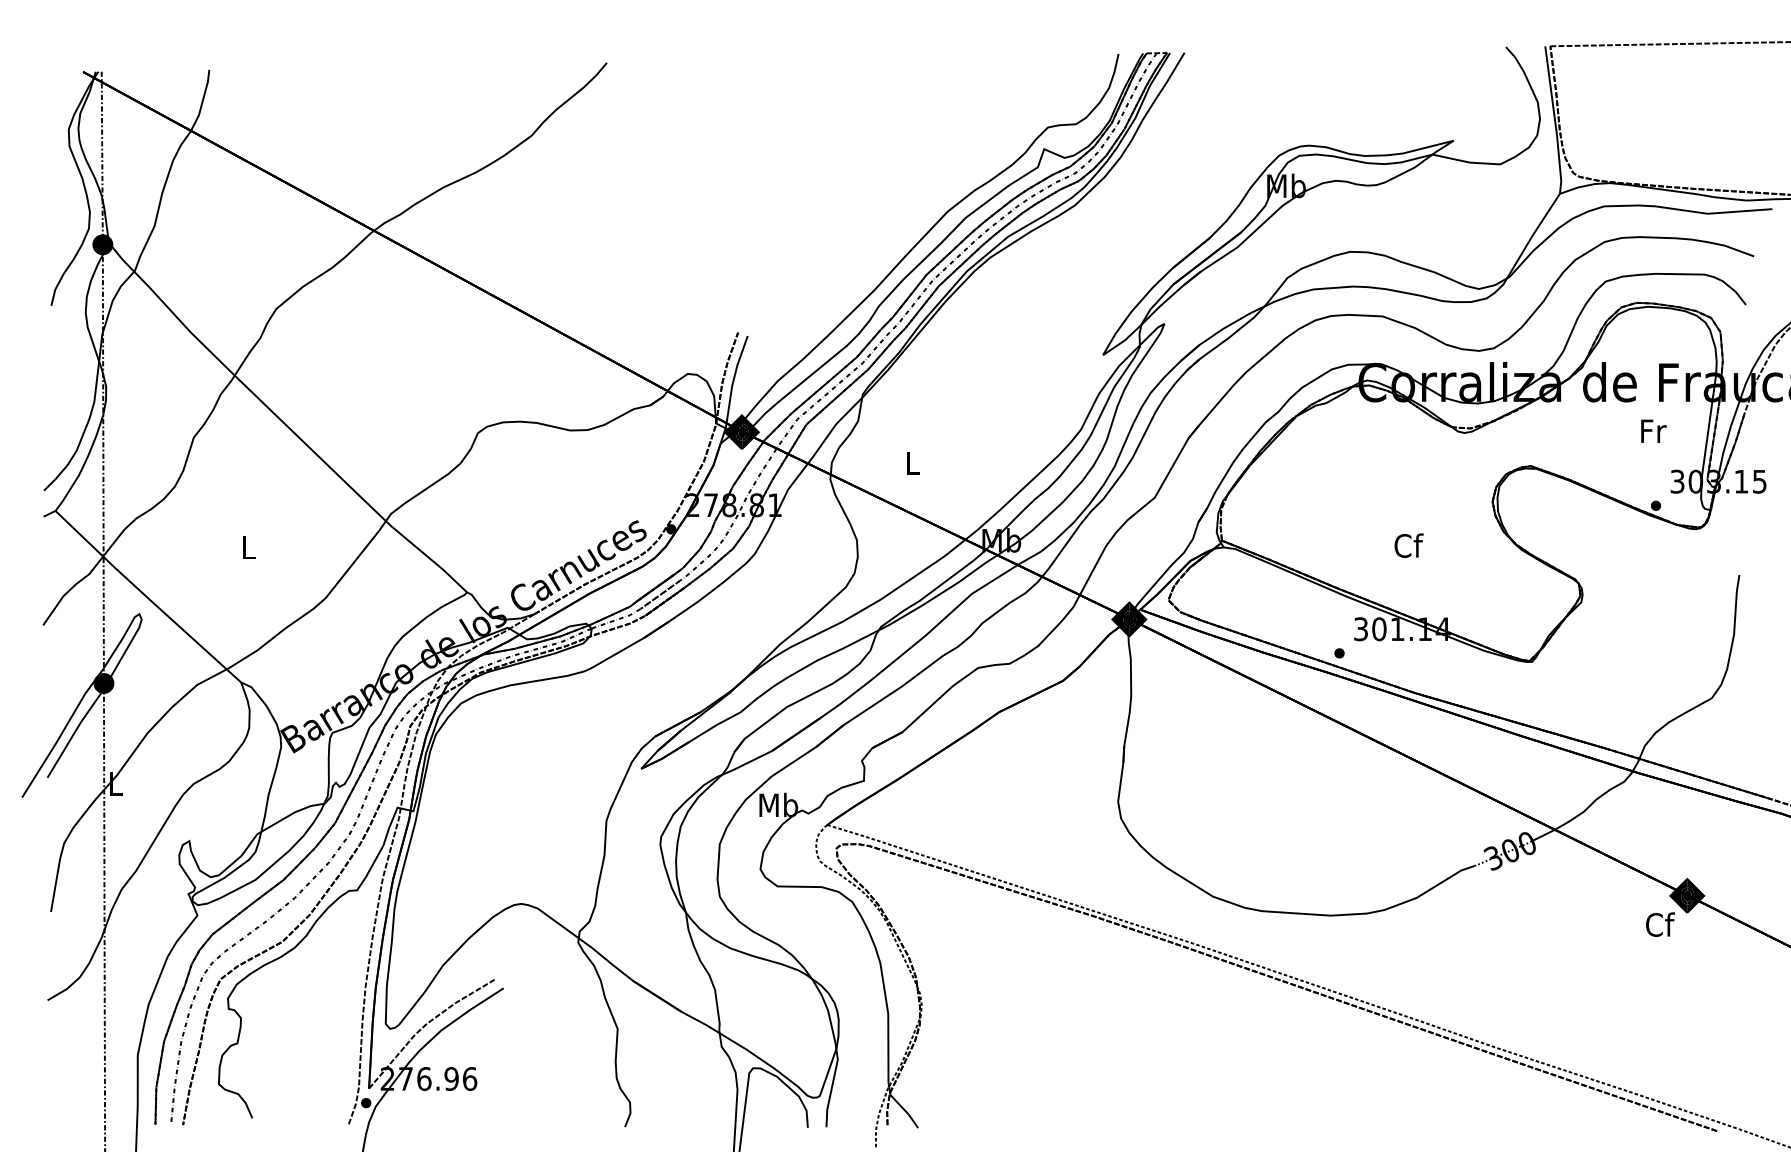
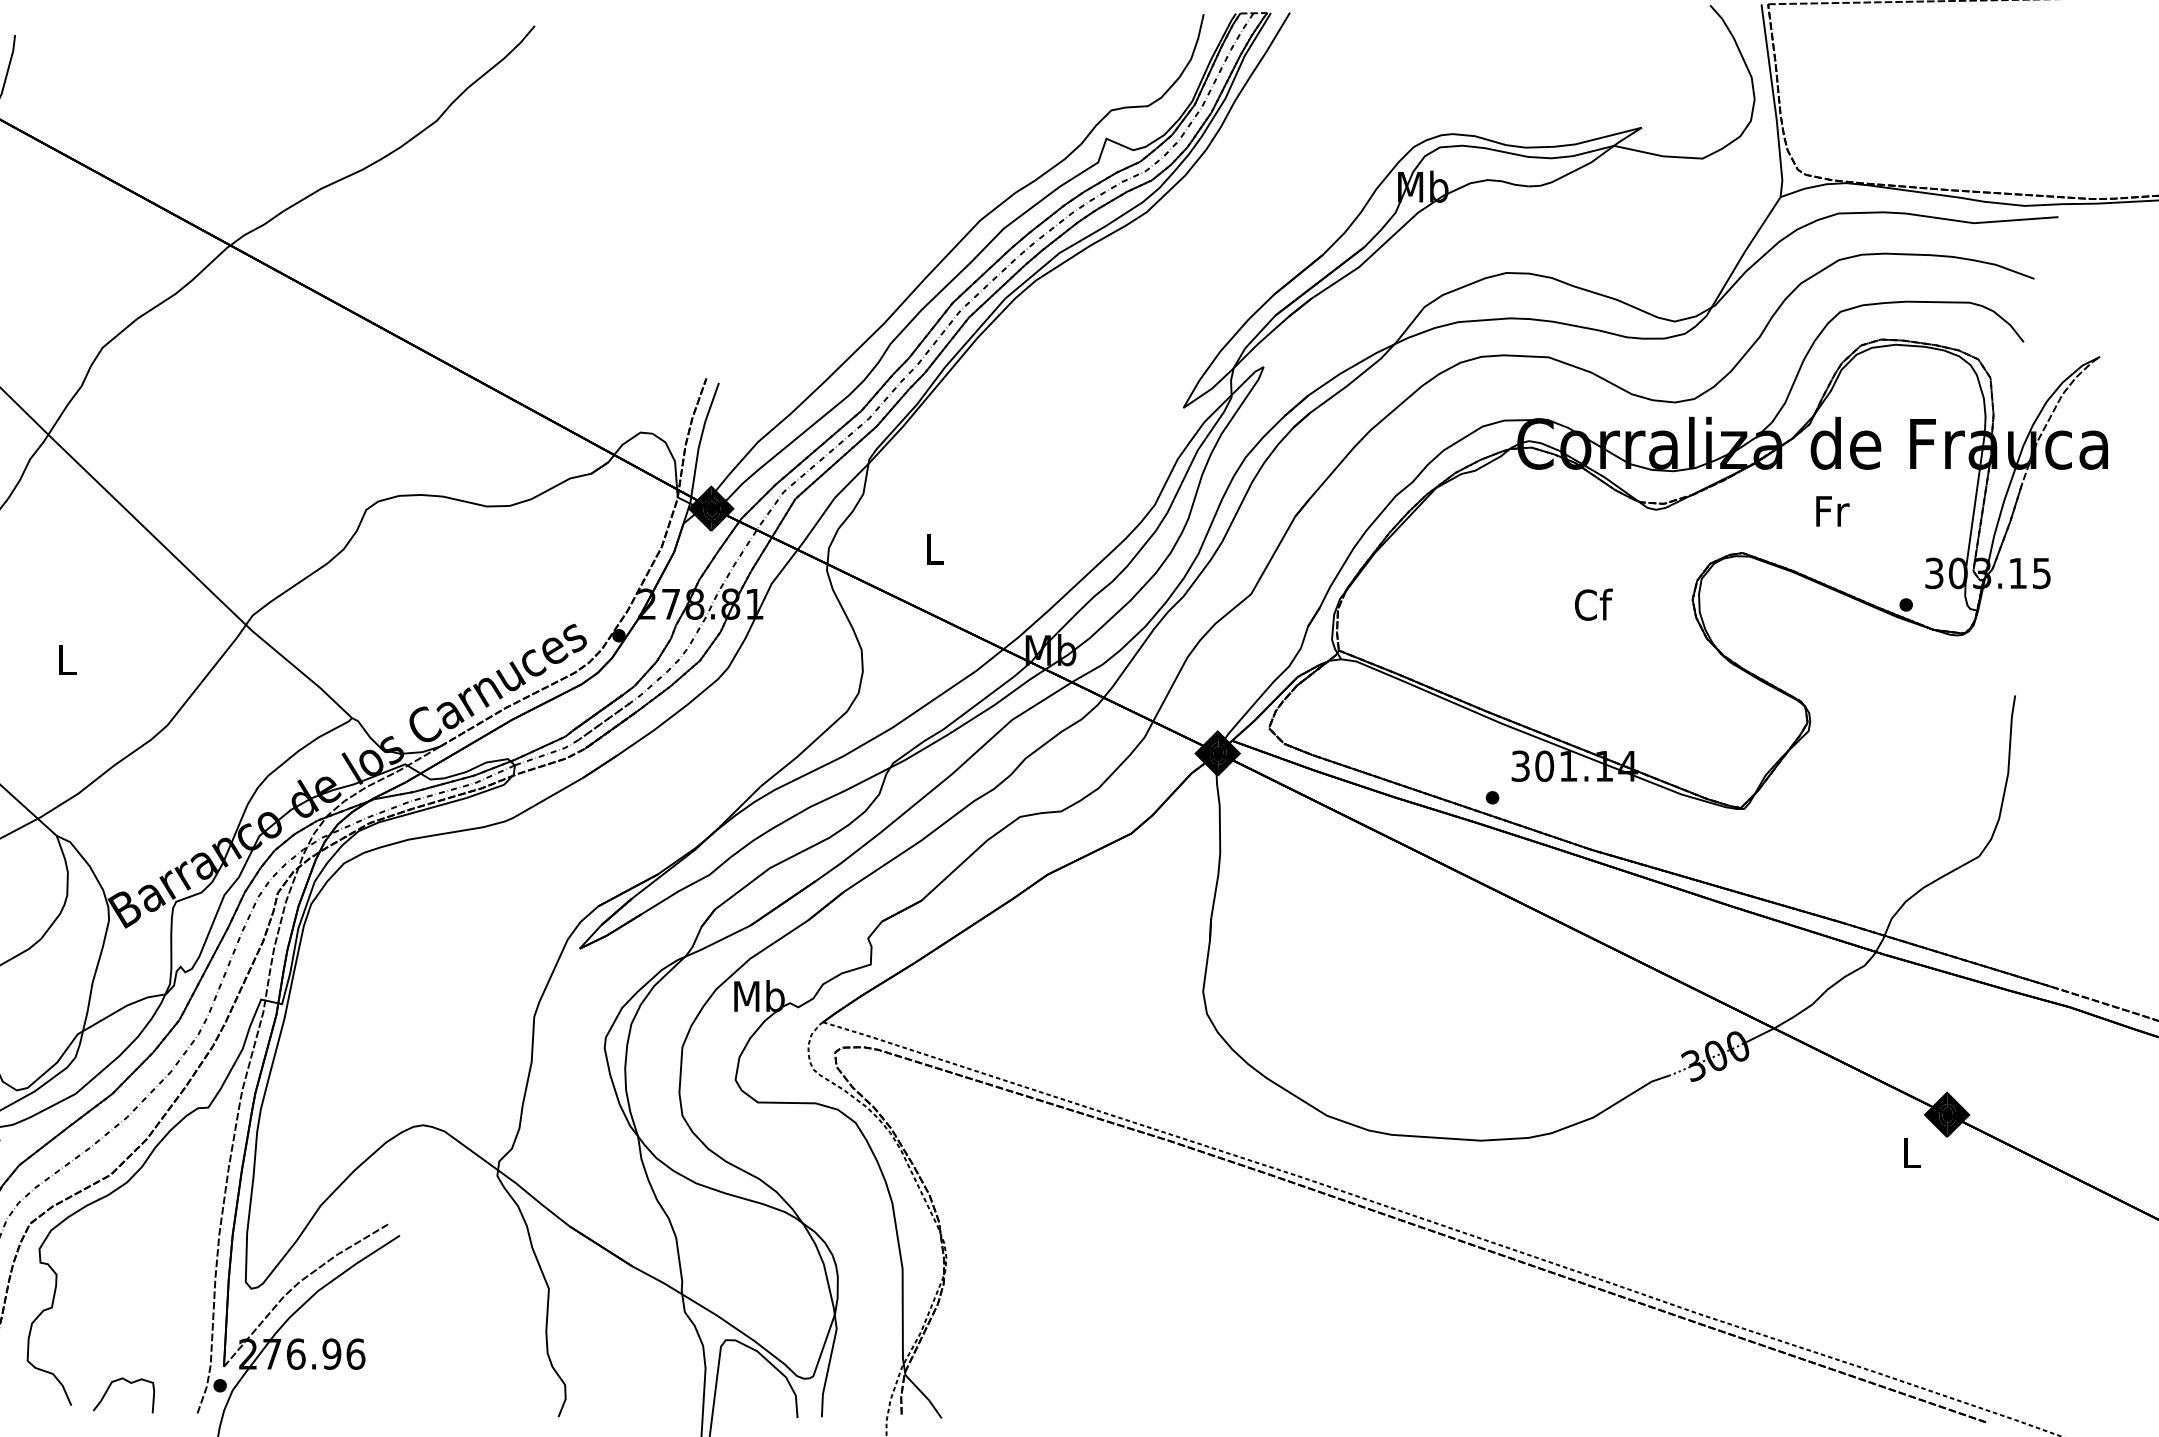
text: (1653, 430) -> (1832, 510), moved
text: (1408, 545) -> (1593, 604), moved
text: (1660, 924) -> (1912, 1152), Cf -> L
curve: (296, 1101) -> (129, 1383), added

